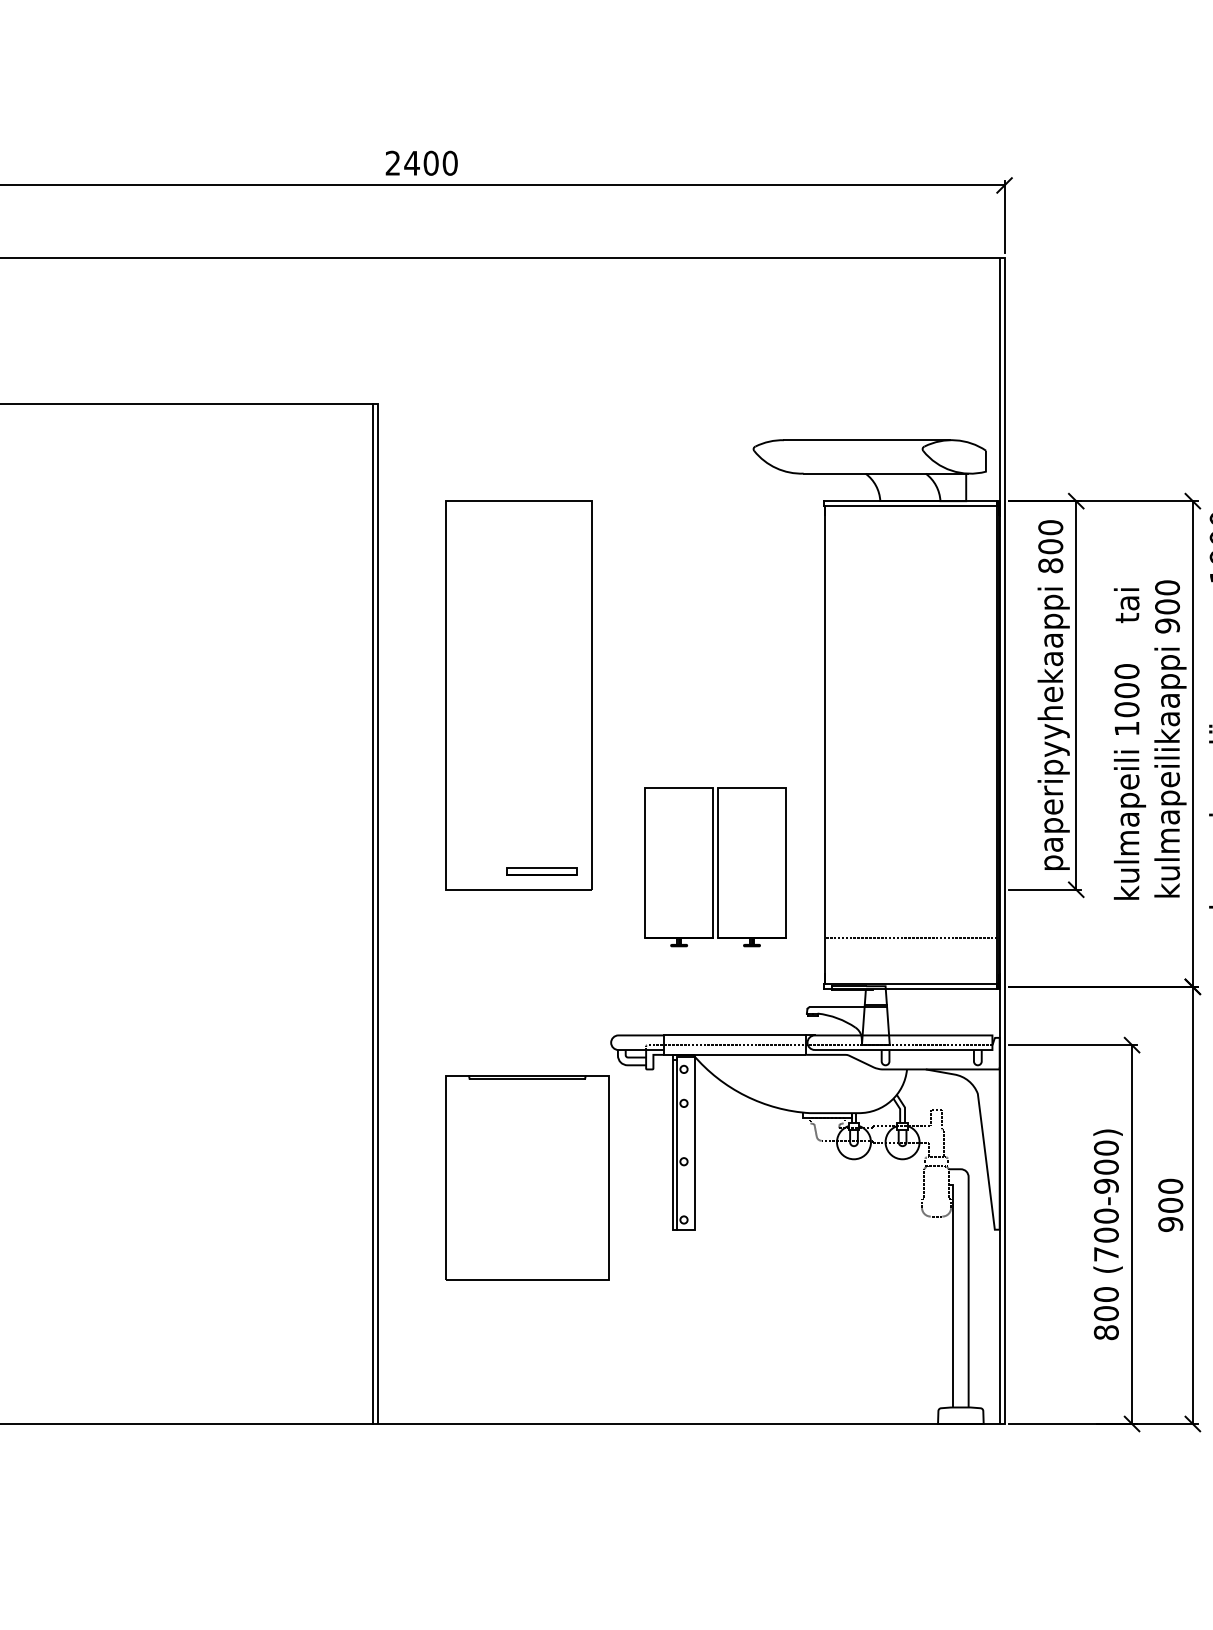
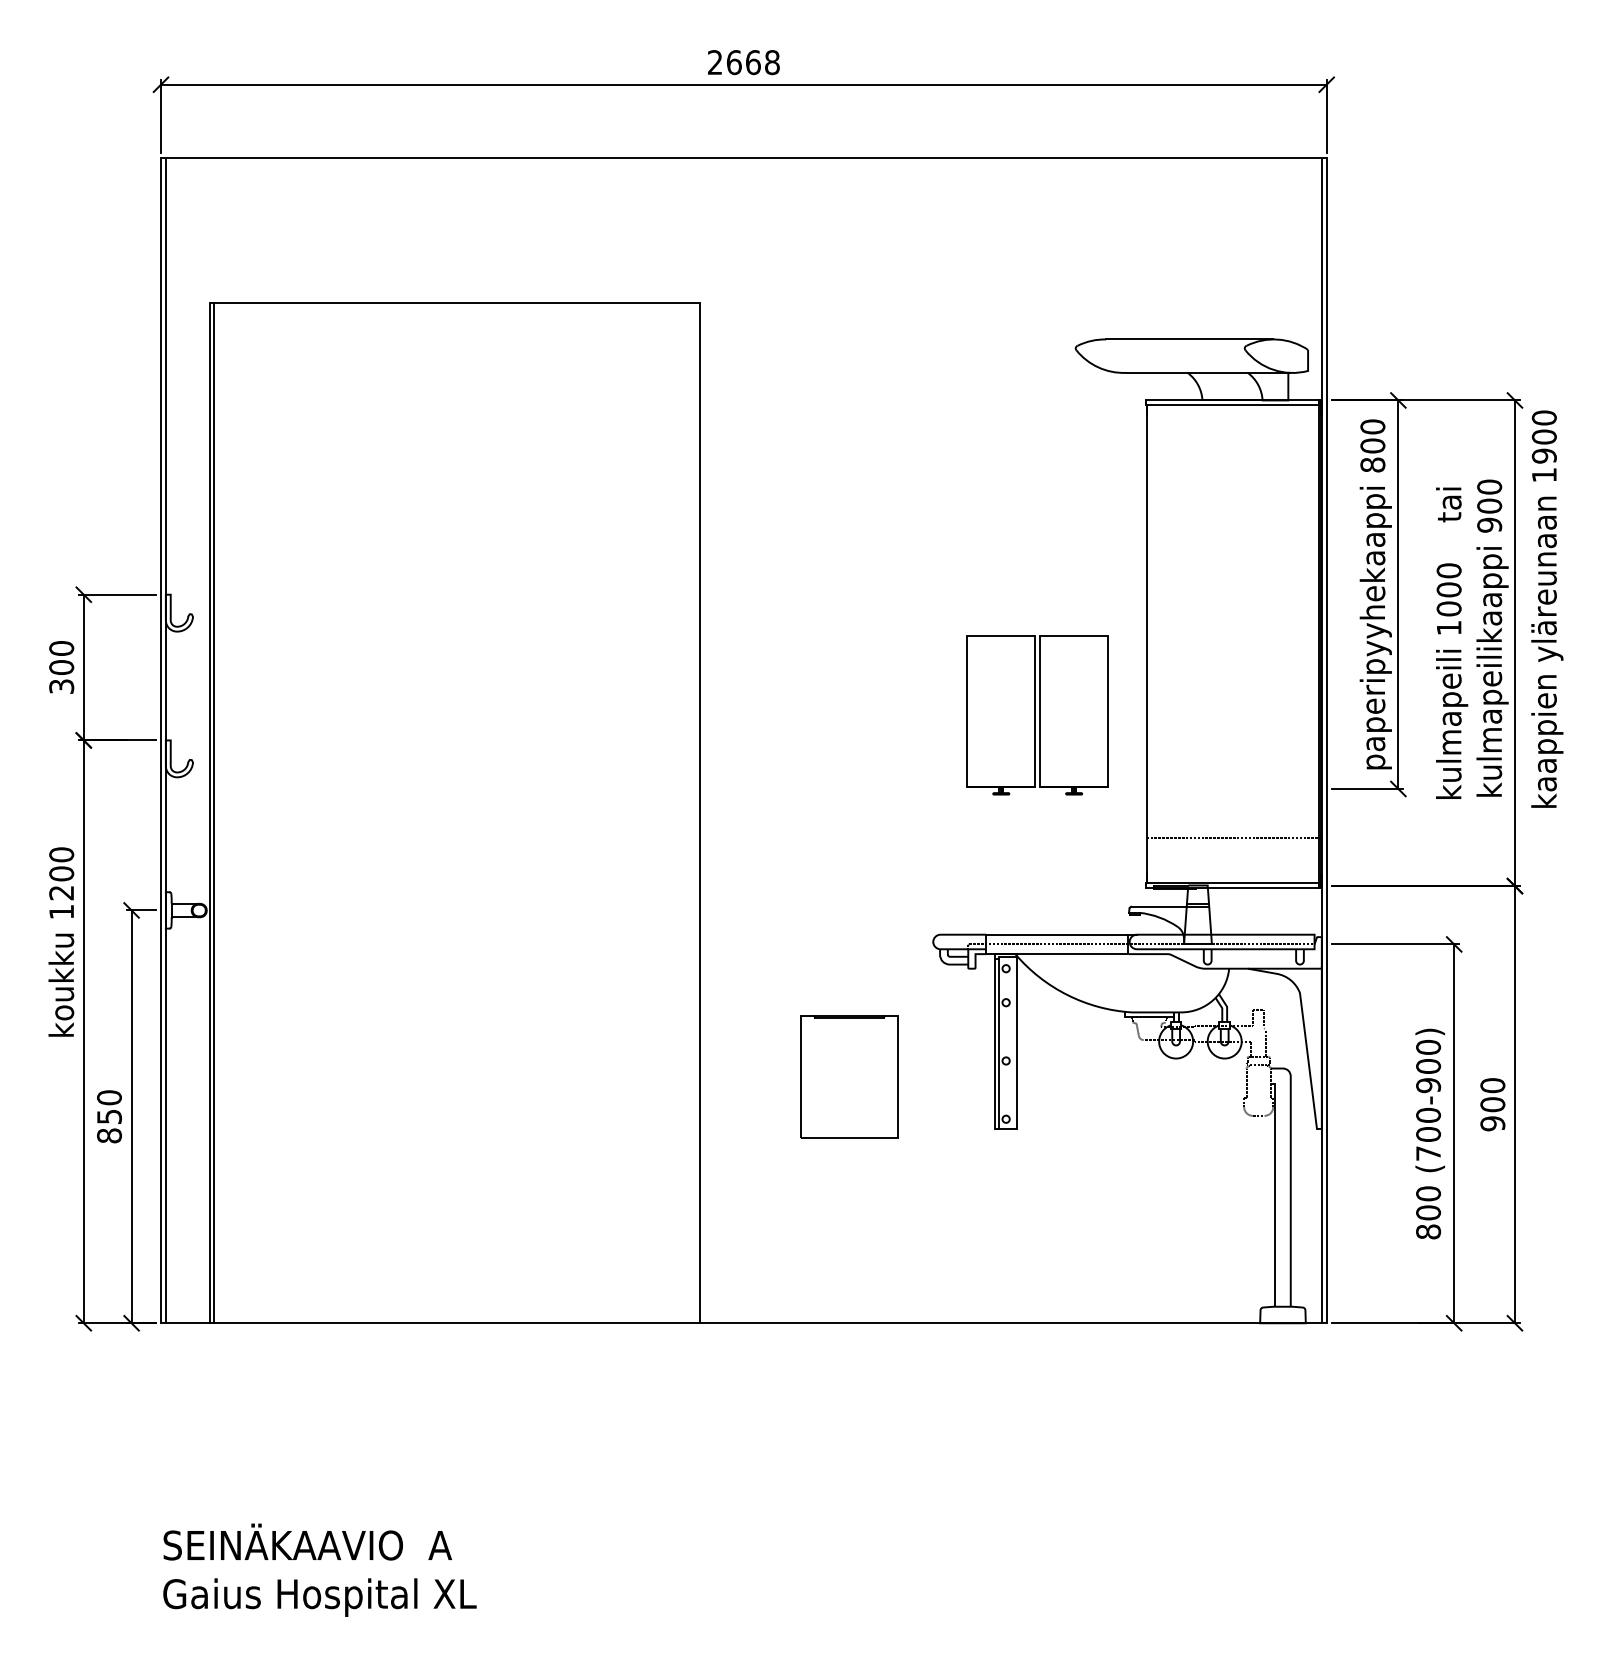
text: (430, 163) -> (752, 62), 2400 -> 2668
part: (518, 695) -> (840, 594), removed
part: (715, 867) -> (1037, 715), moved
line: (373, 914) -> (695, 813), removed
part: (527, 1177) -> (849, 1076), size x0.6

